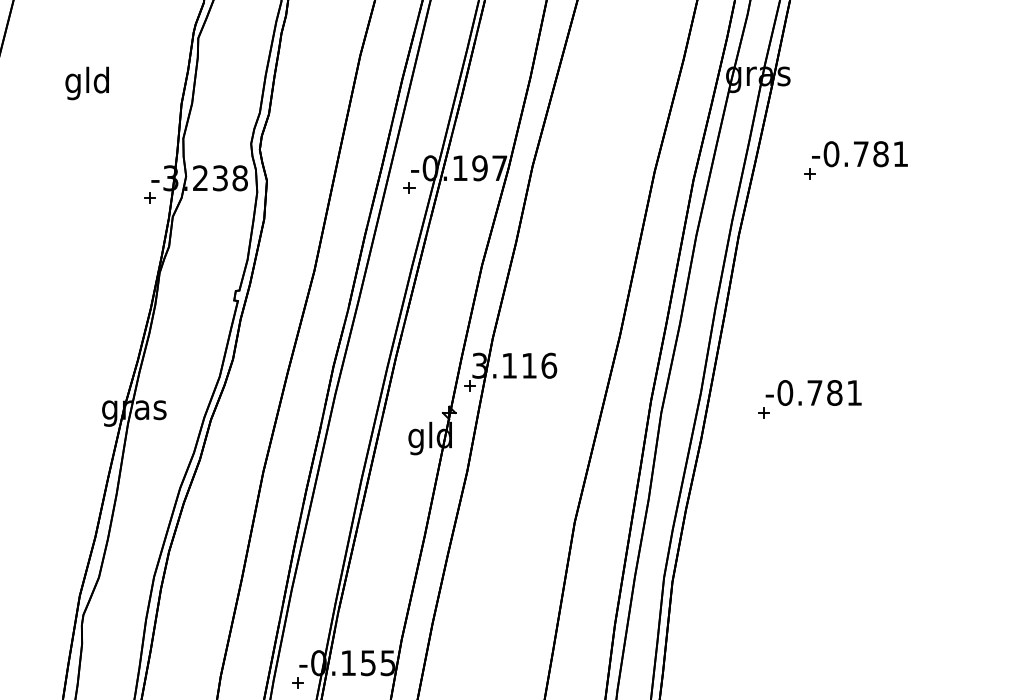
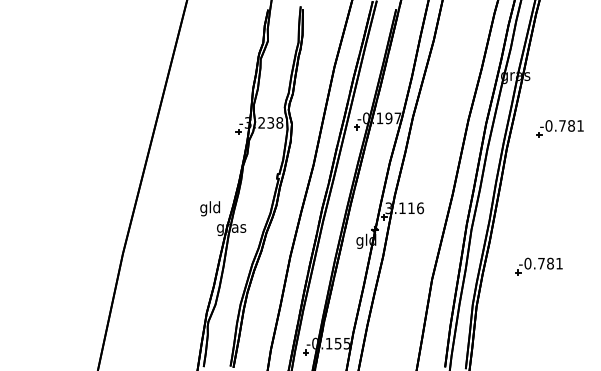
text: (85, 82) -> (209, 208), moved
part: (854, 159) -> (559, 128), moved
part: (808, 399) -> (538, 266), moved

